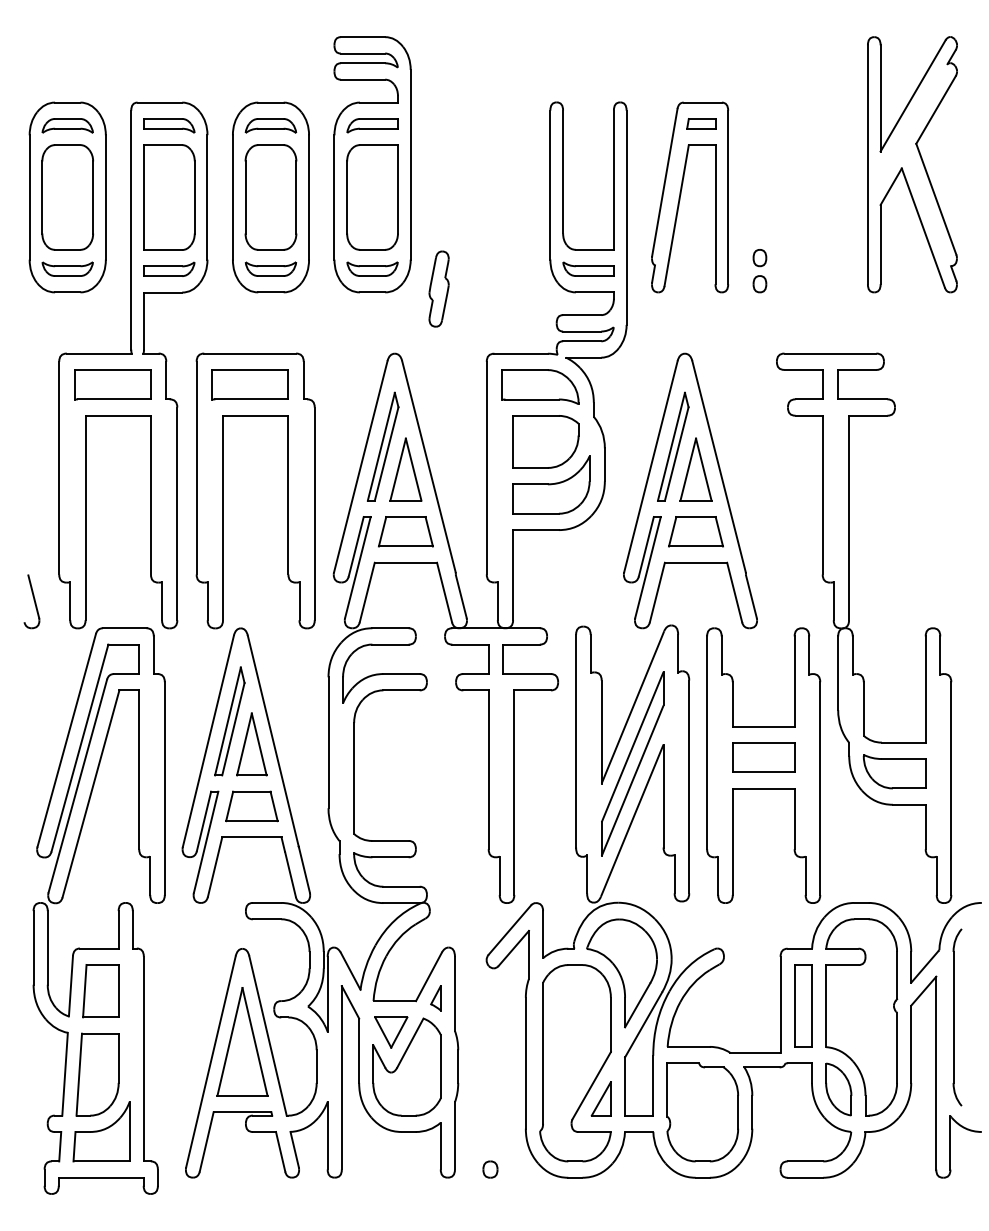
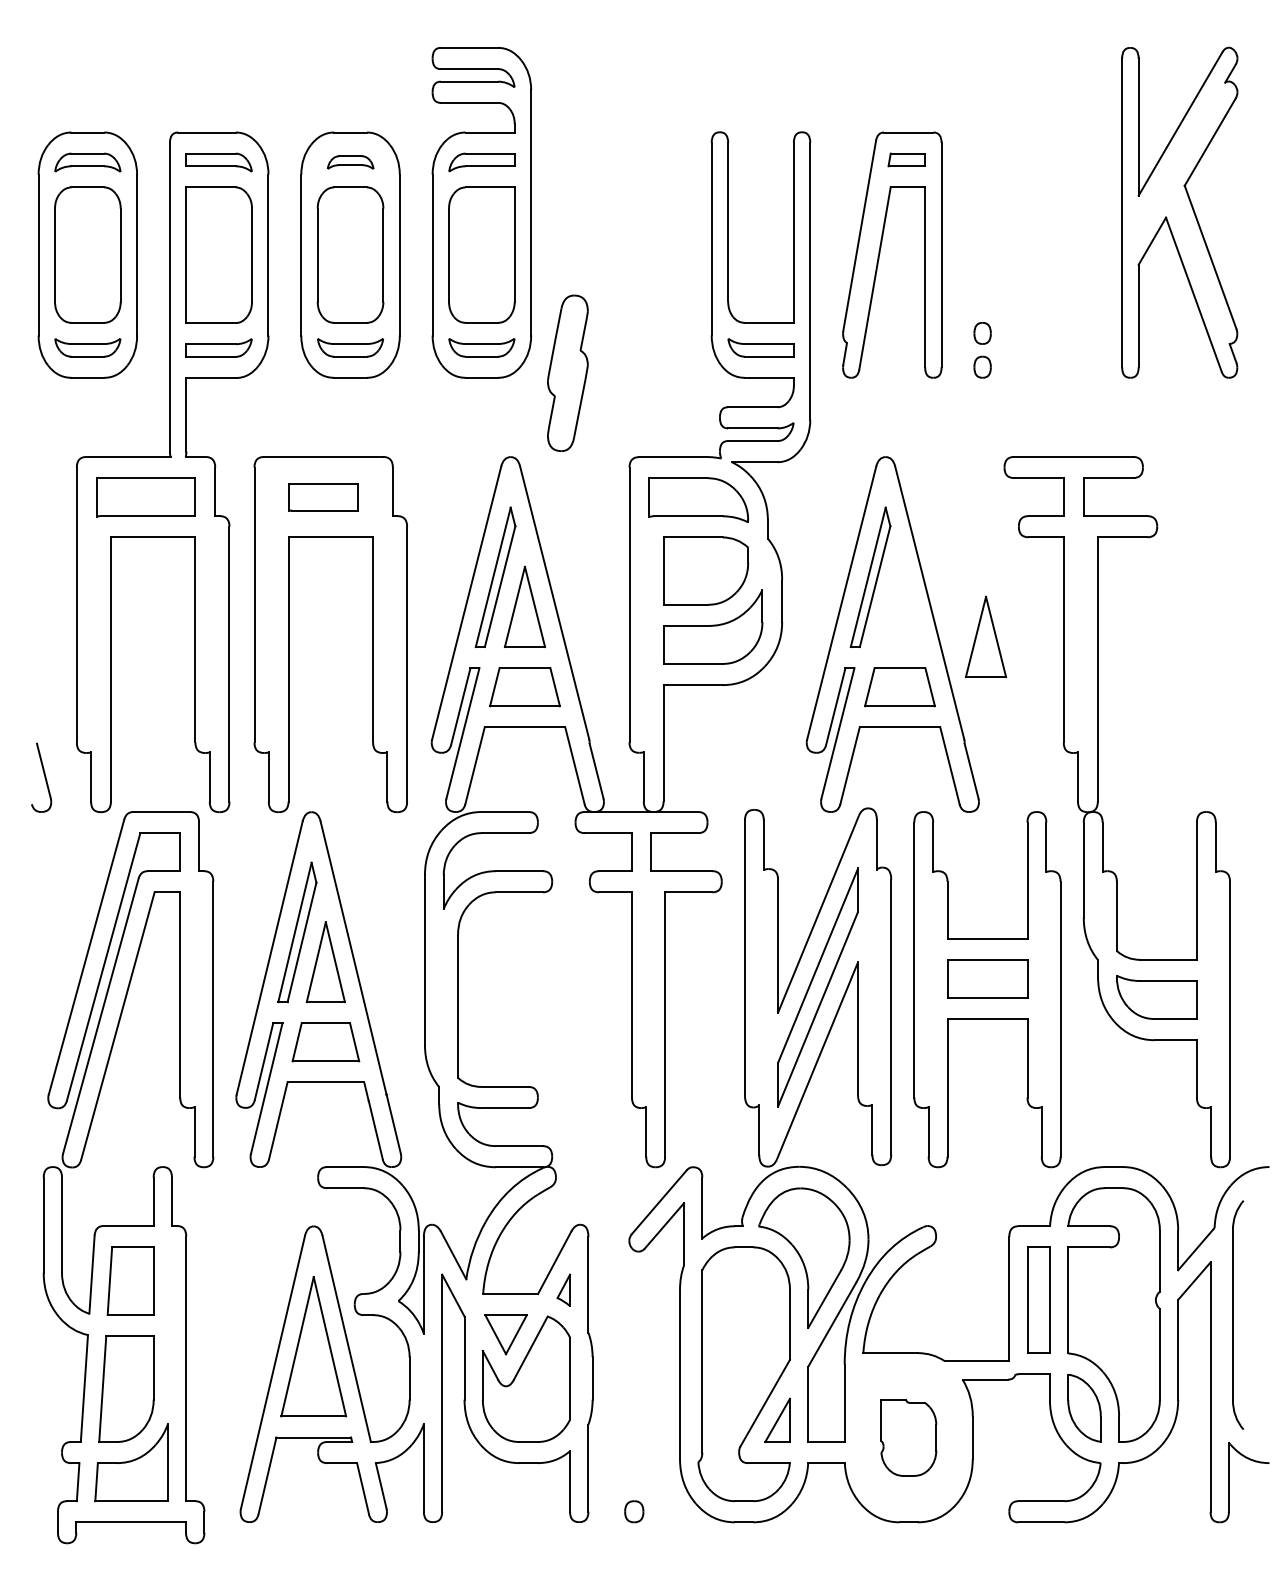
part: (270, 125) -> (350, 162), size x0.7
part: (438, 289) -> (567, 373), size x1.6
part: (250, 384) -> (323, 497), size x0.7
part: (696, 469) -> (986, 636), moved
part: (702, 1112) -> (908, 1437), size x0.6

